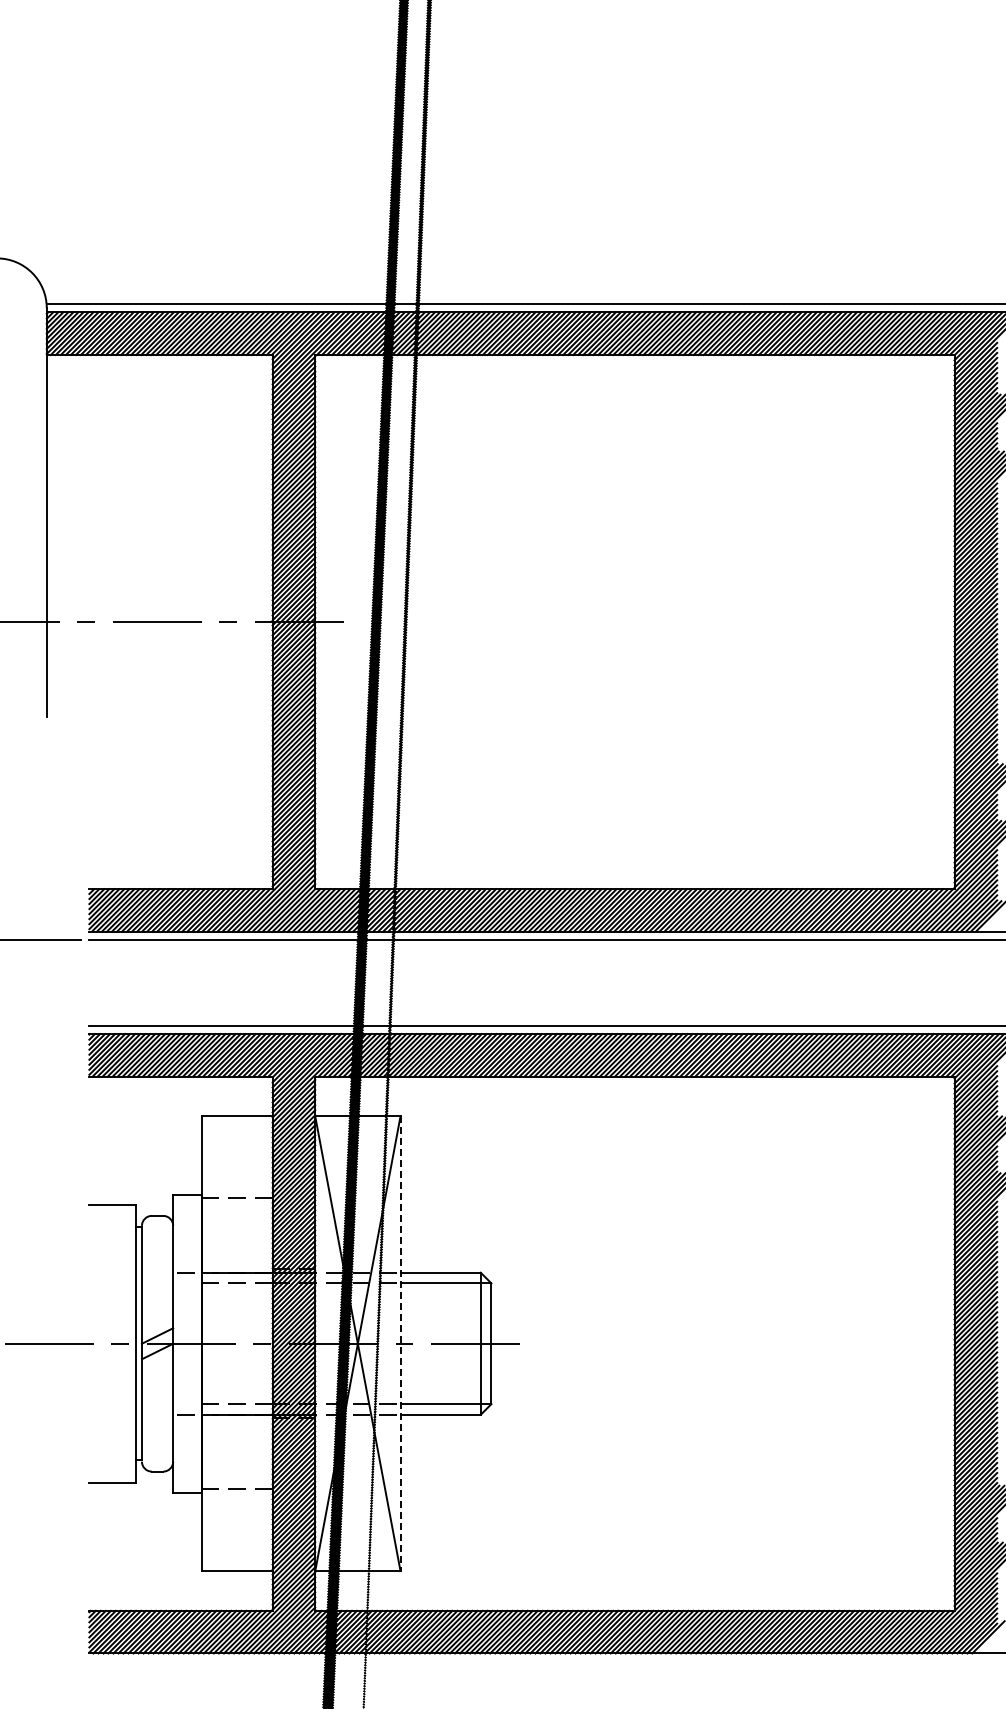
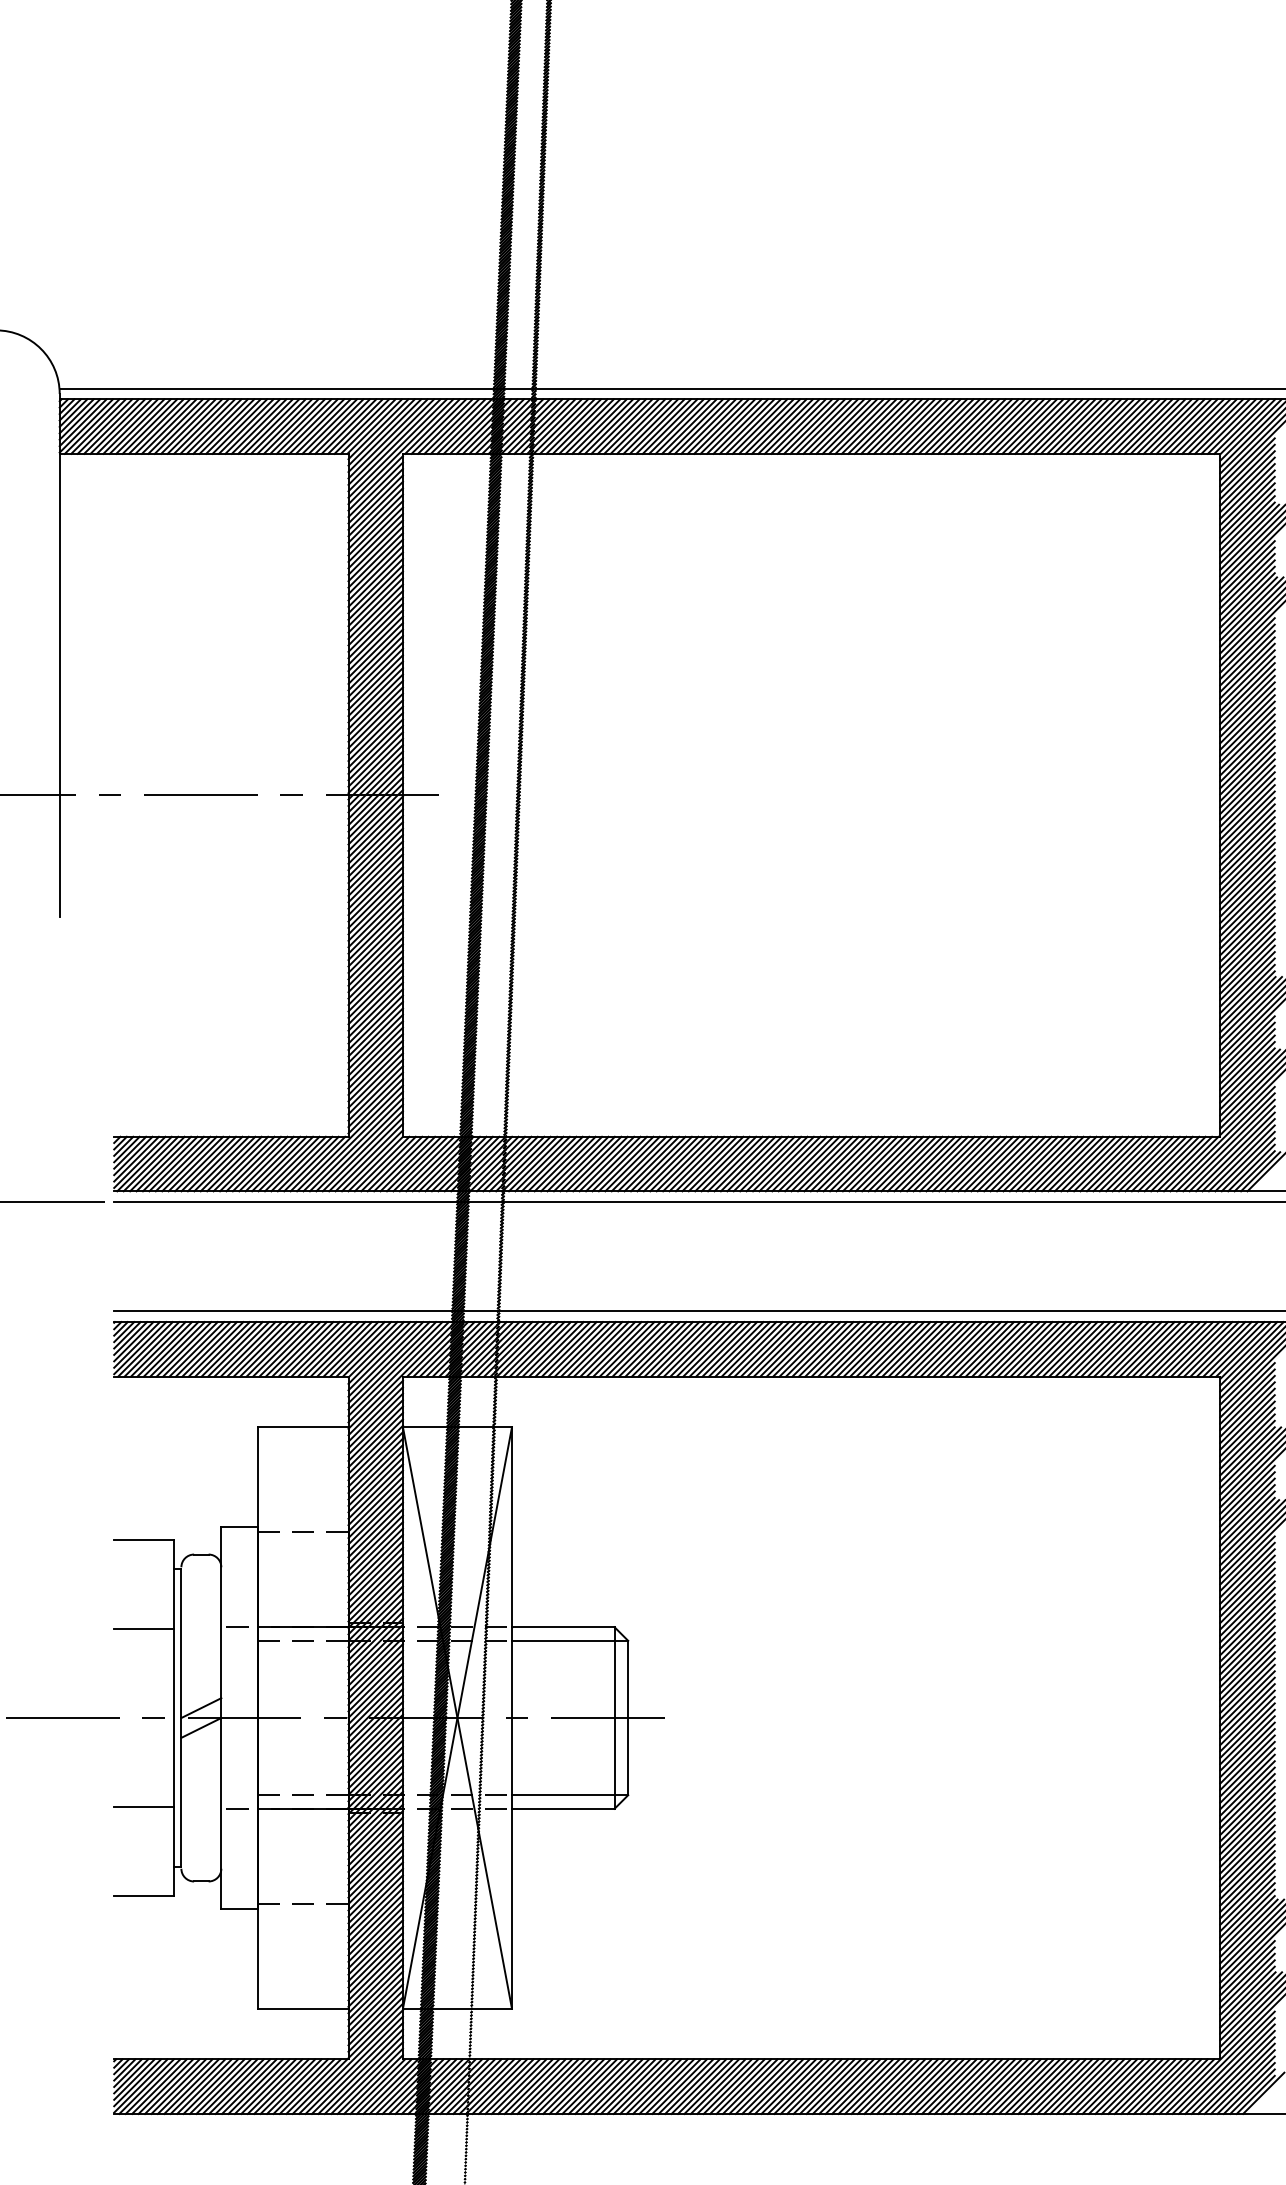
line: (112, 1274) -> (143, 1629), added
line: (400, 1344) -> (511, 1718), dashed -> solid
line: (112, 1413) -> (143, 1807), added

